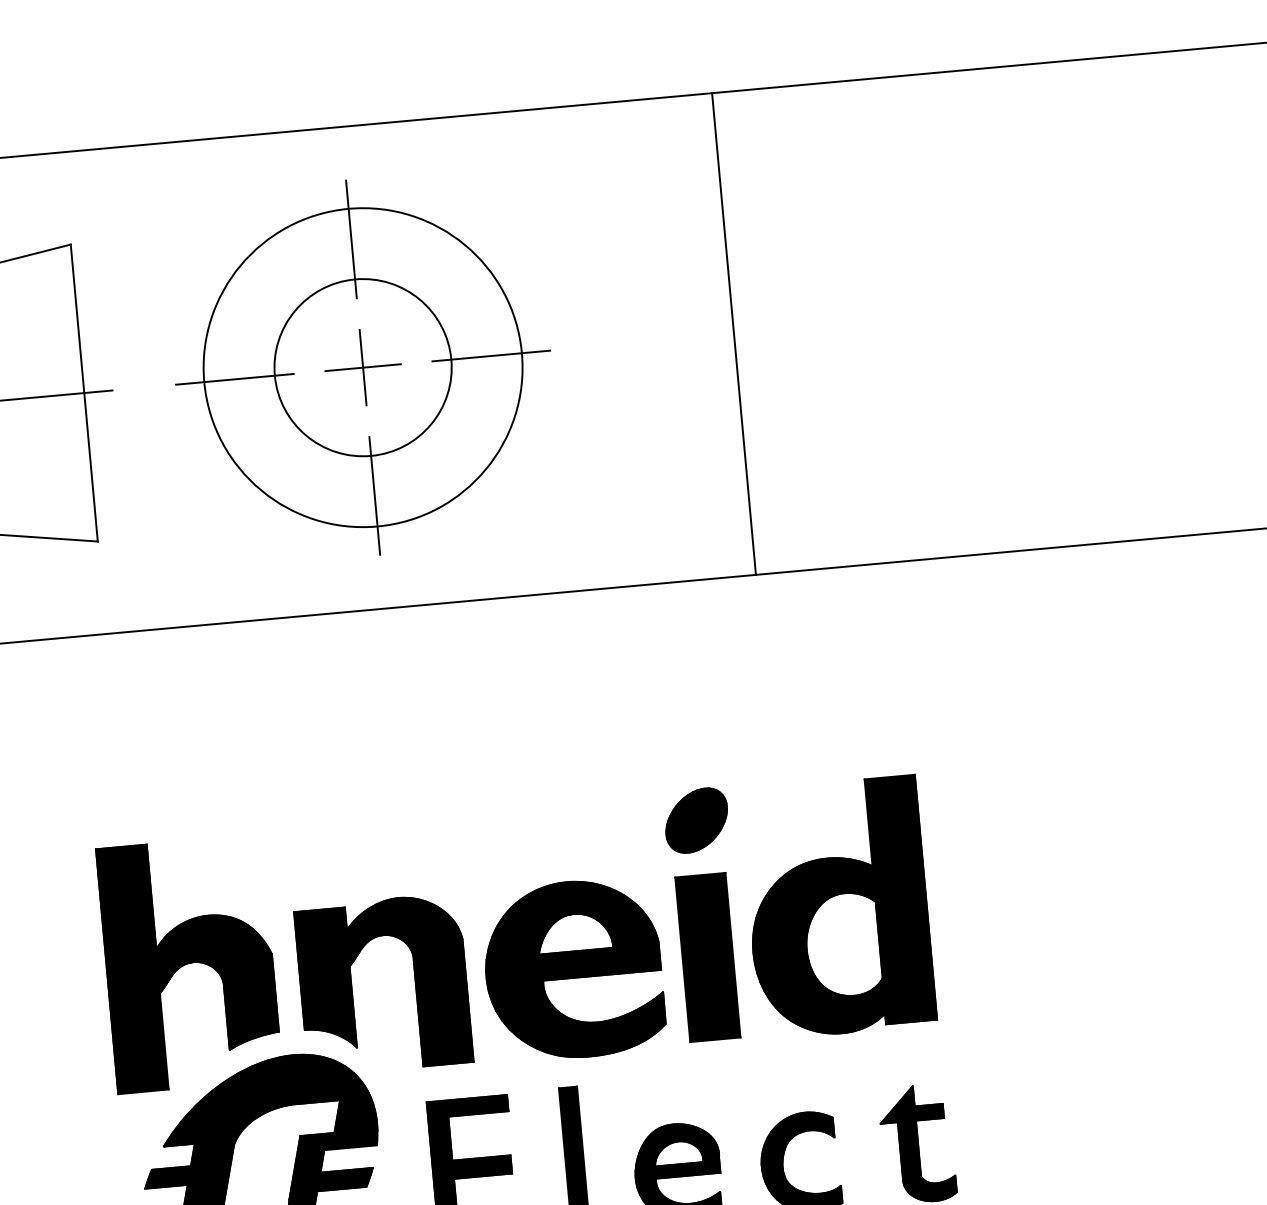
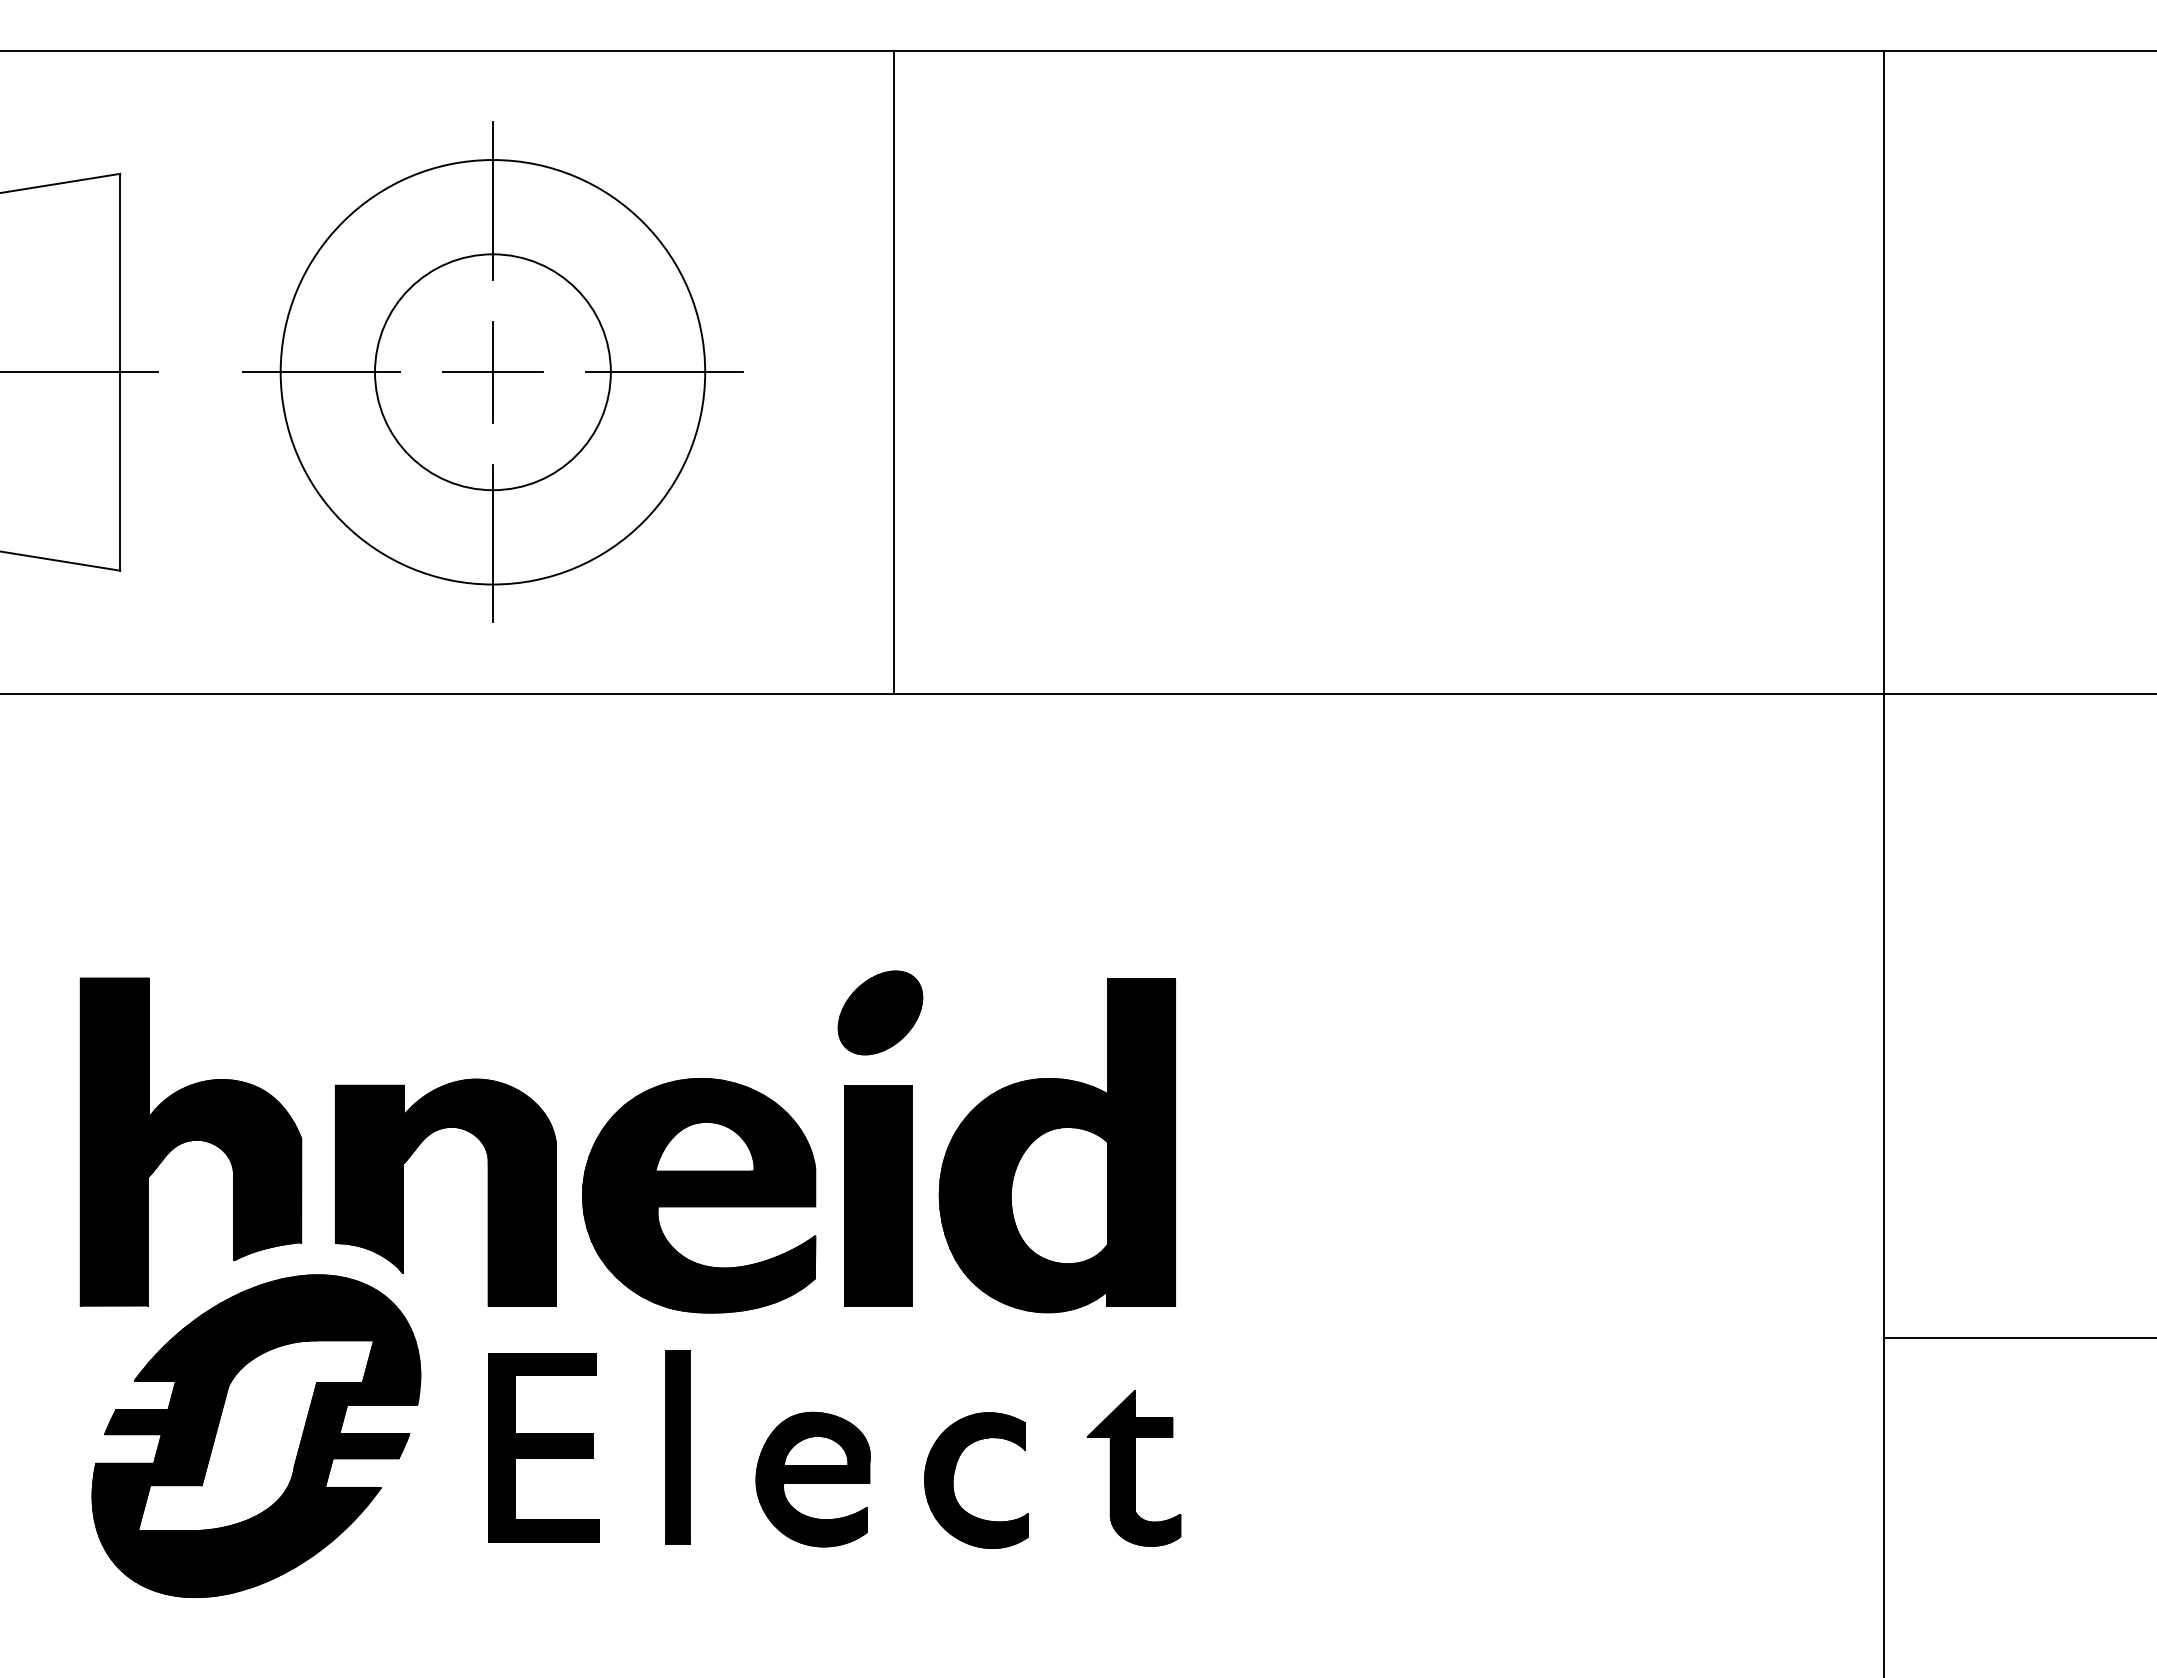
line: (733, 334) -> (893, 372), moved

